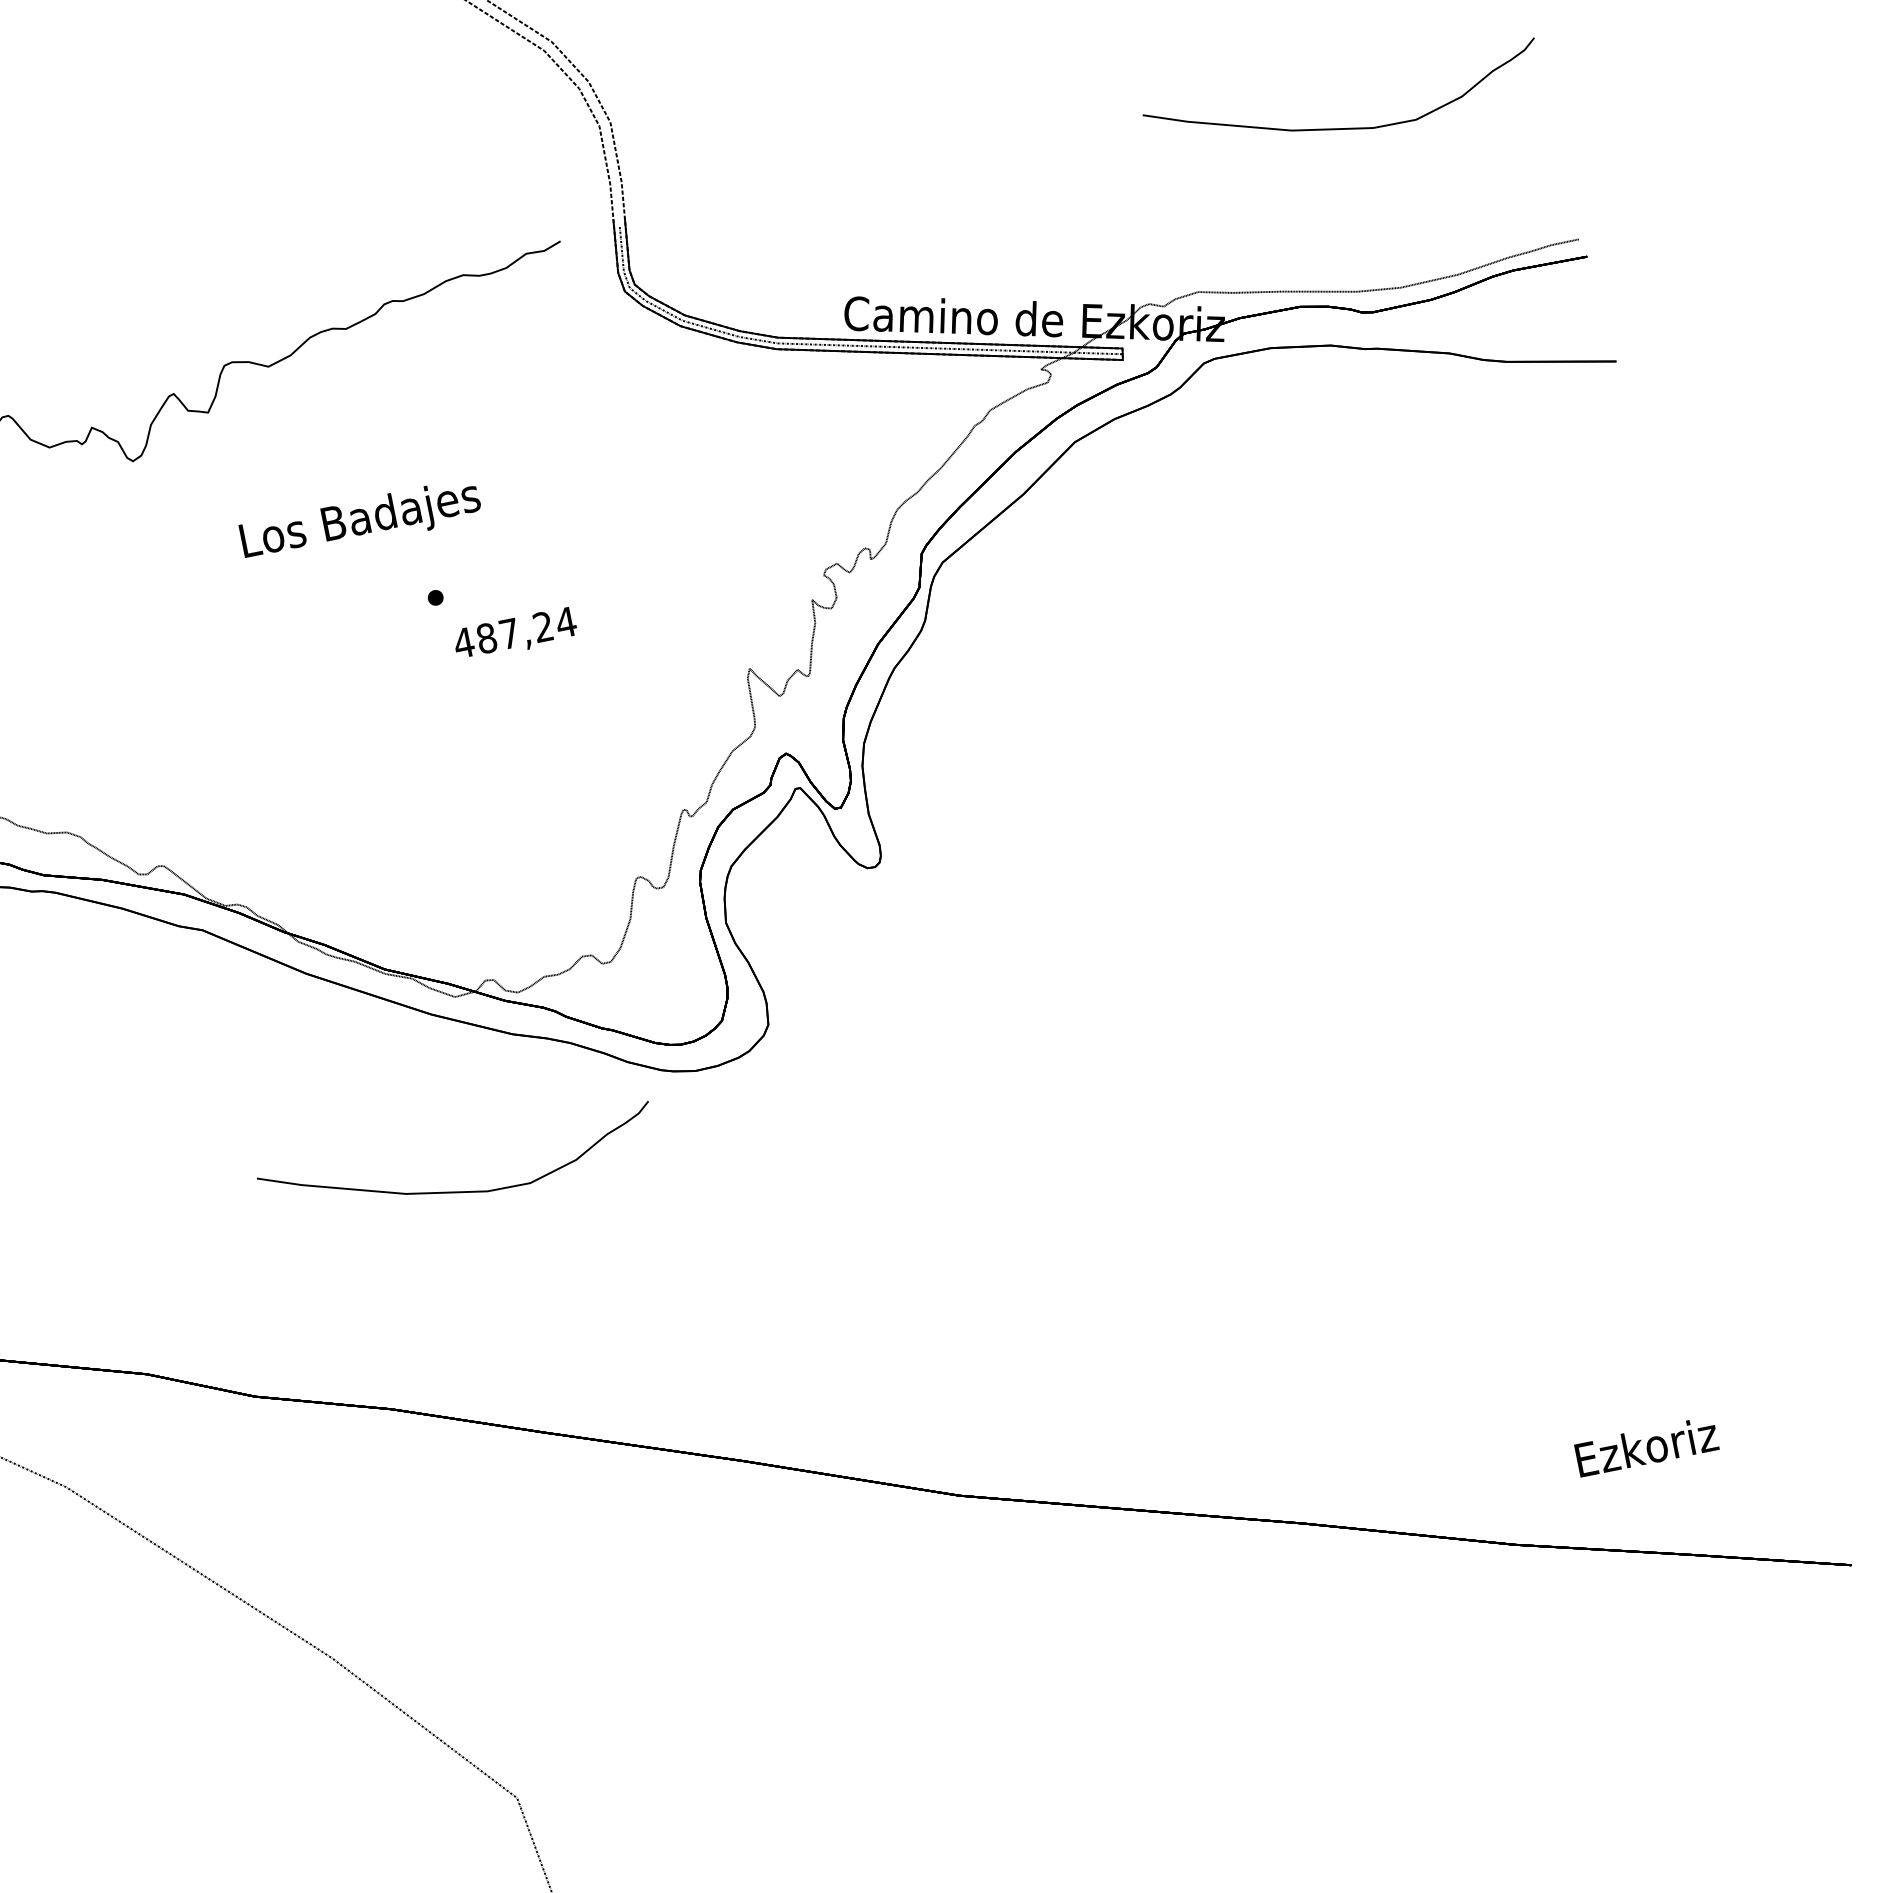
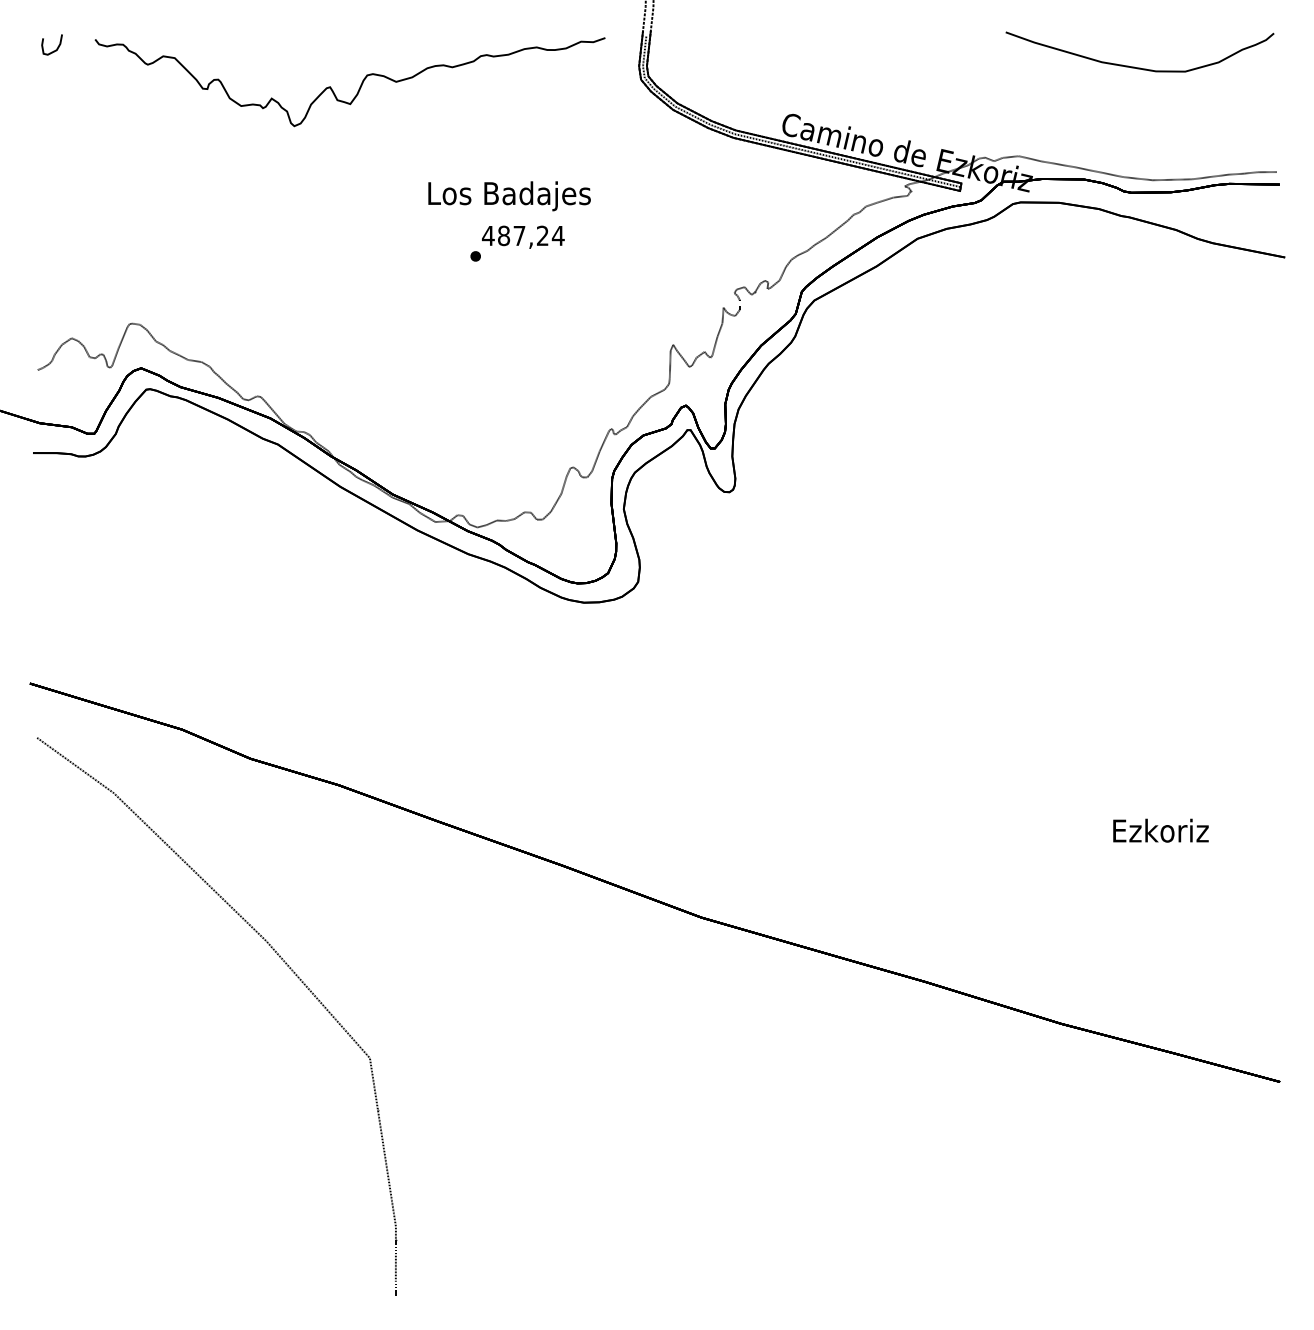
text: (360, 522) -> (509, 196), moved
text: (515, 633) -> (523, 236), moved
curve: (454, 1190) -> (409, 649), removed
text: (1646, 1446) -> (1160, 830), moved

